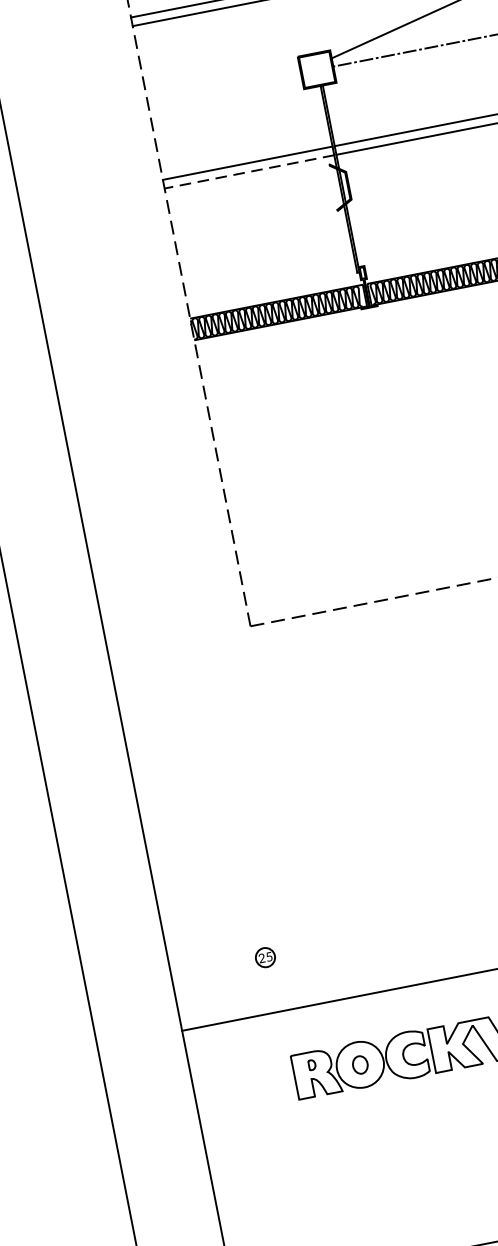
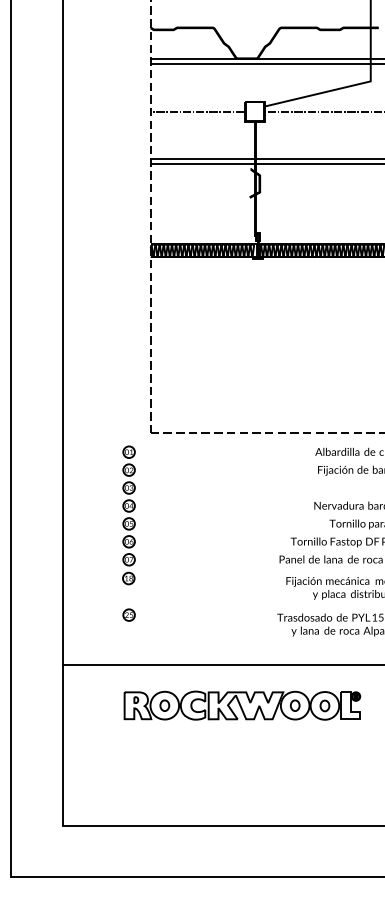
line: (223, 87) -> (197, 111), added
line: (248, 172) -> (202, 164), dashed -> solid
part: (240, 767) -> (128, 515), added
part: (264, 956) -> (128, 614), moved

